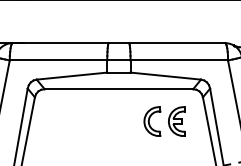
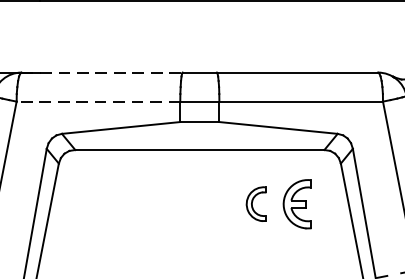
line: (61, 43) -> (103, 73), solid -> dashed
line: (58, 60) -> (98, 101), solid -> dashed
part: (152, 121) -> (256, 204), size x0.7

